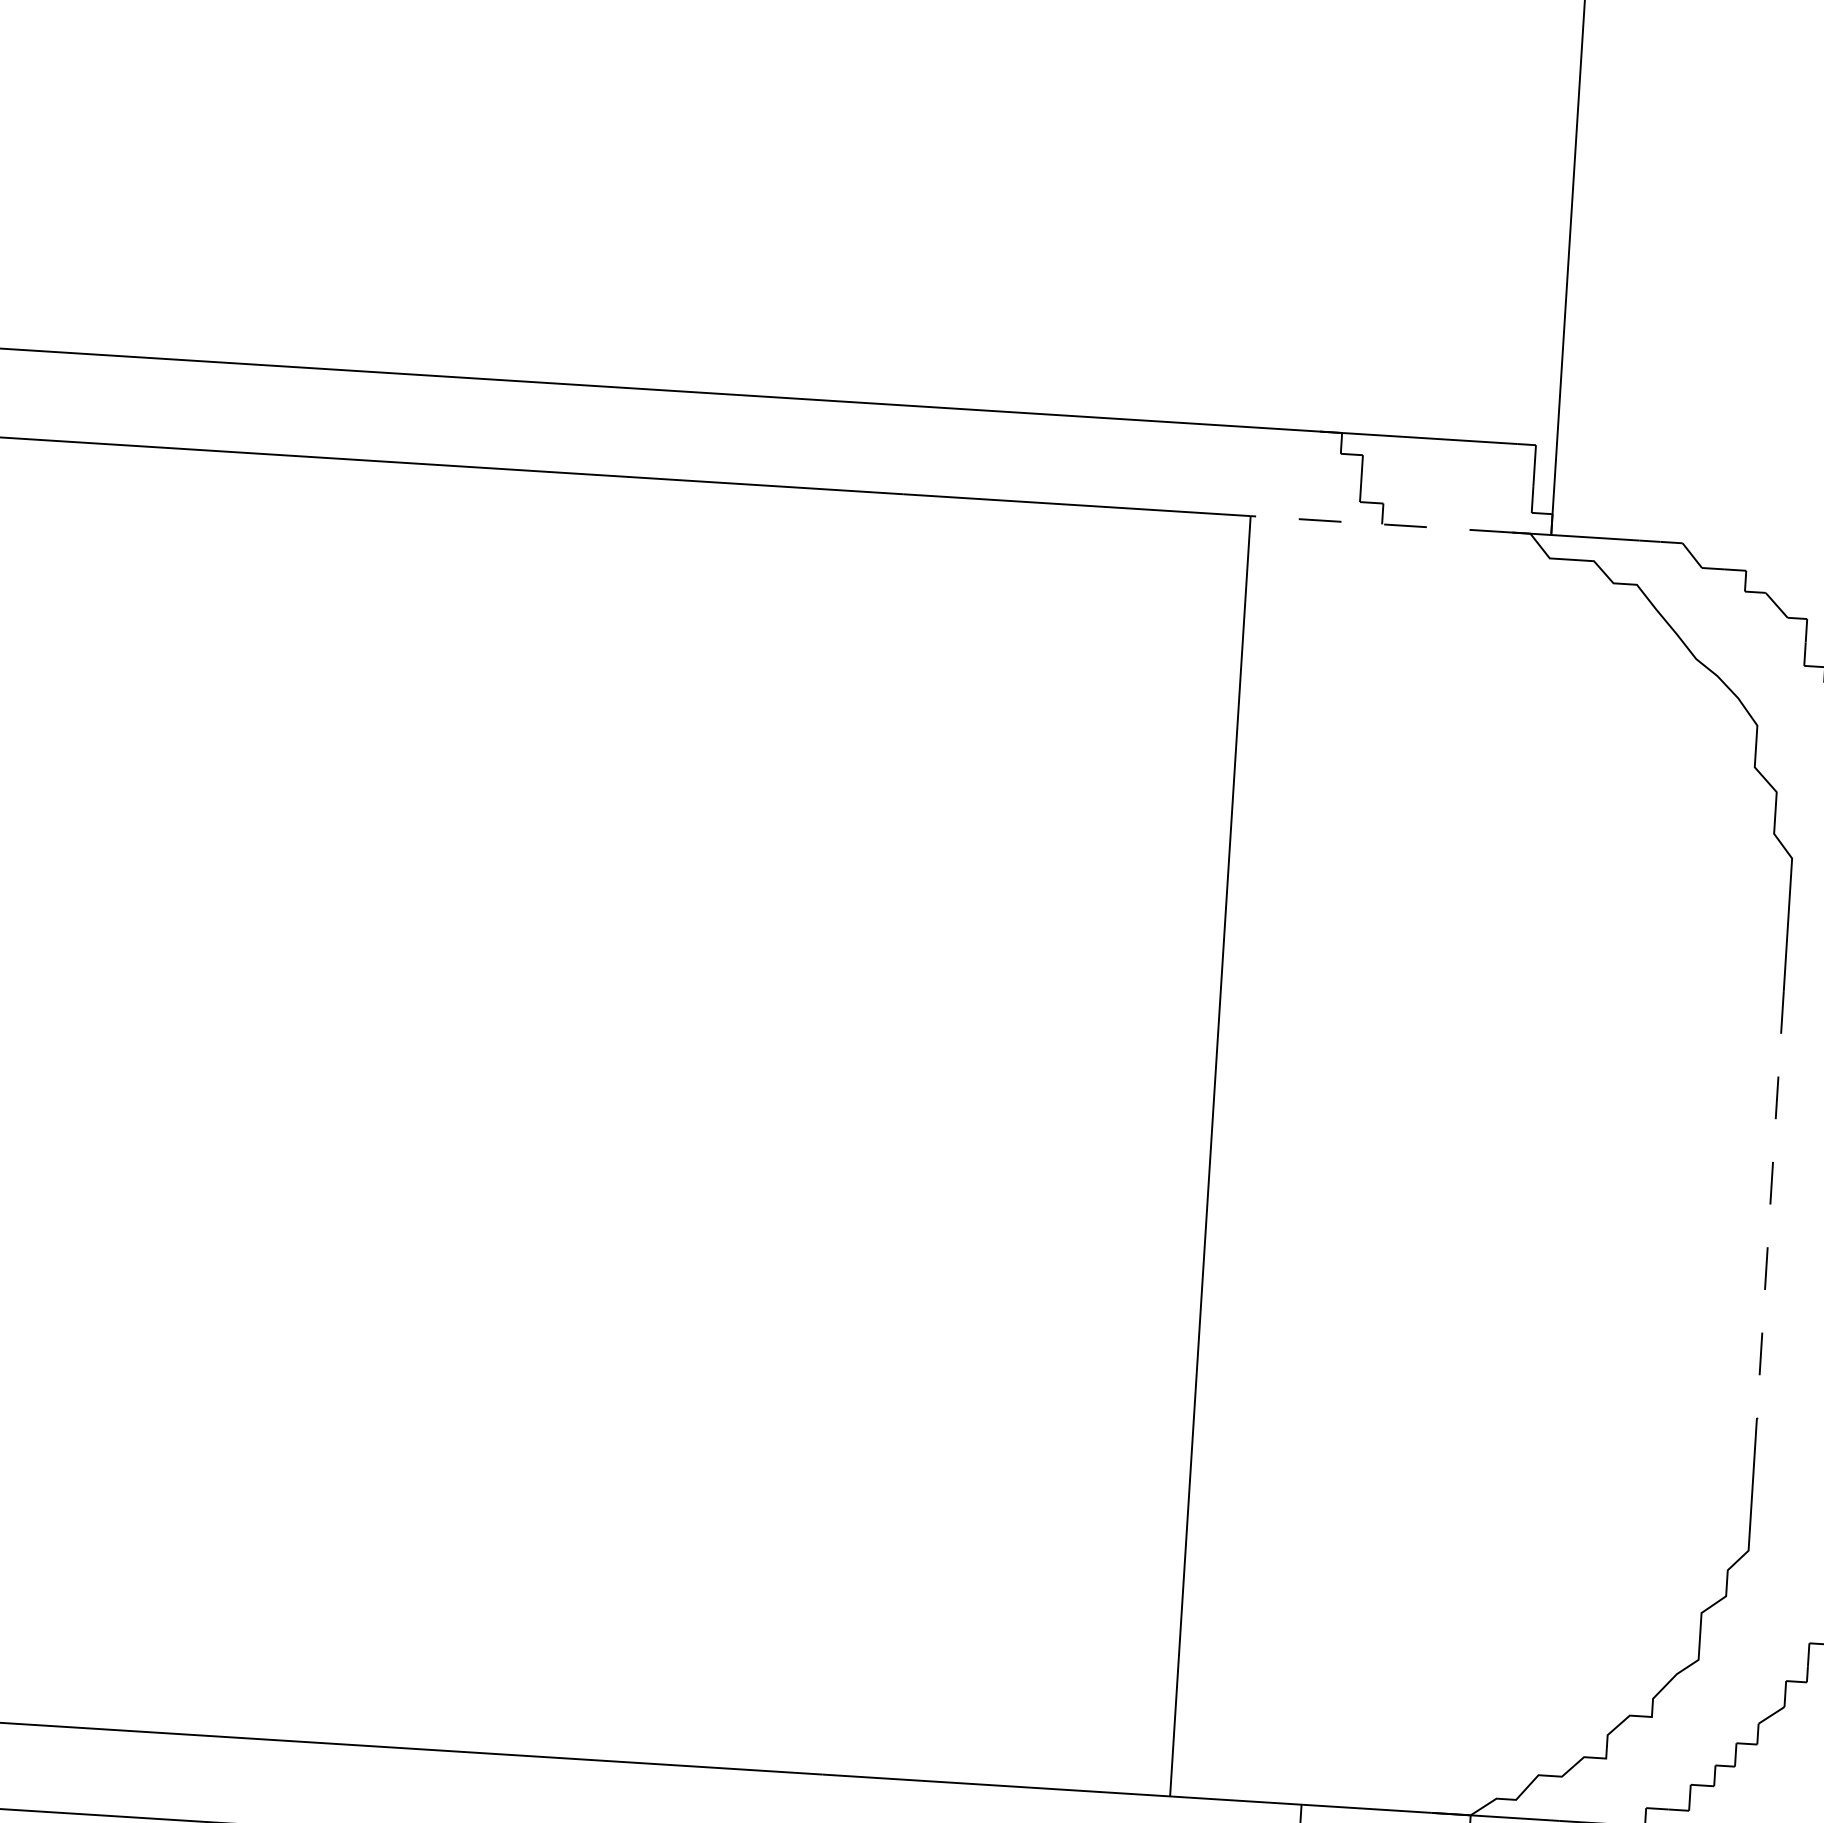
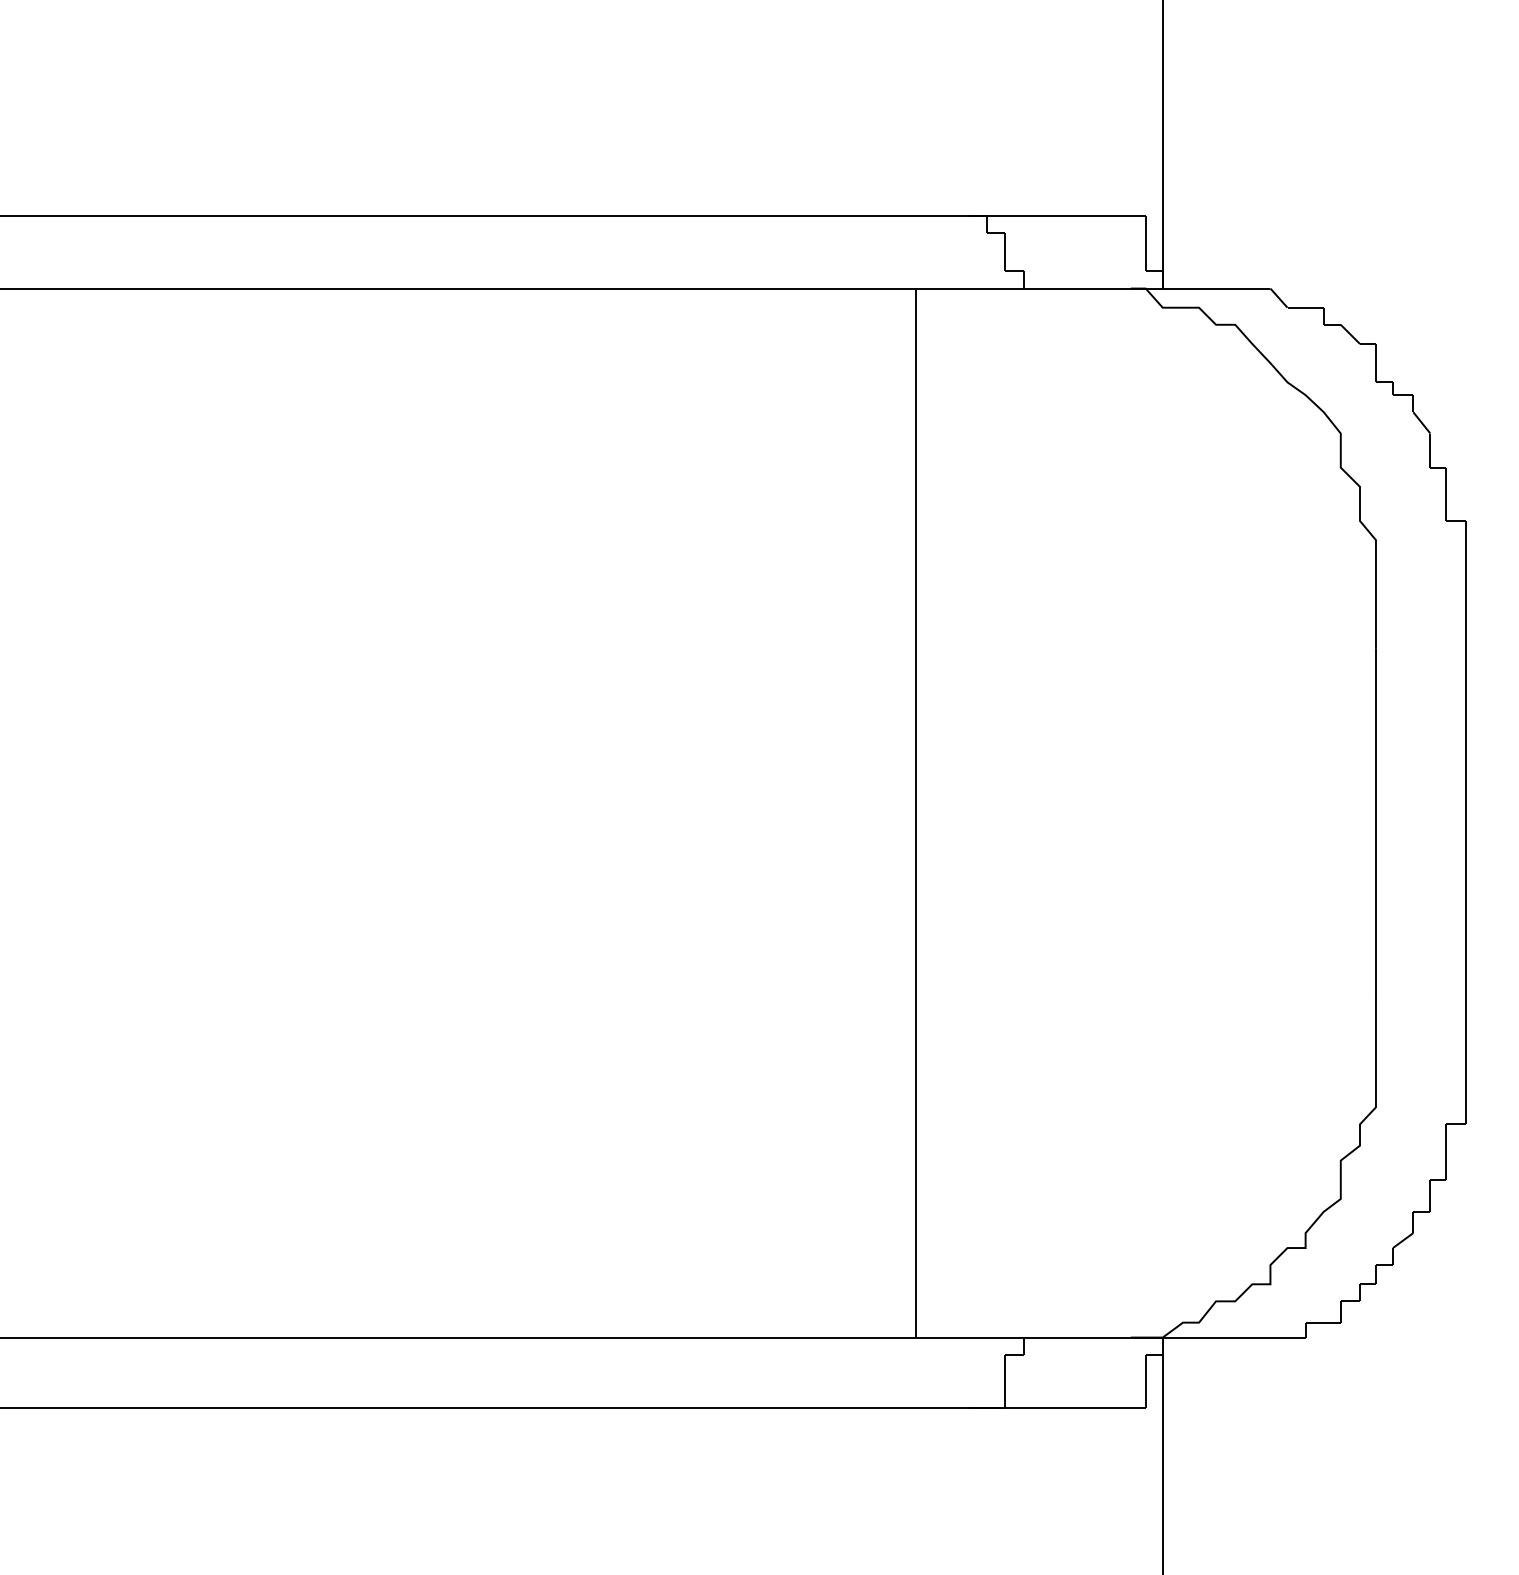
line: (1381, 524) -> (1023, 288), dashed -> solid
line: (1769, 1204) -> (1375, 823), dashed -> solid

